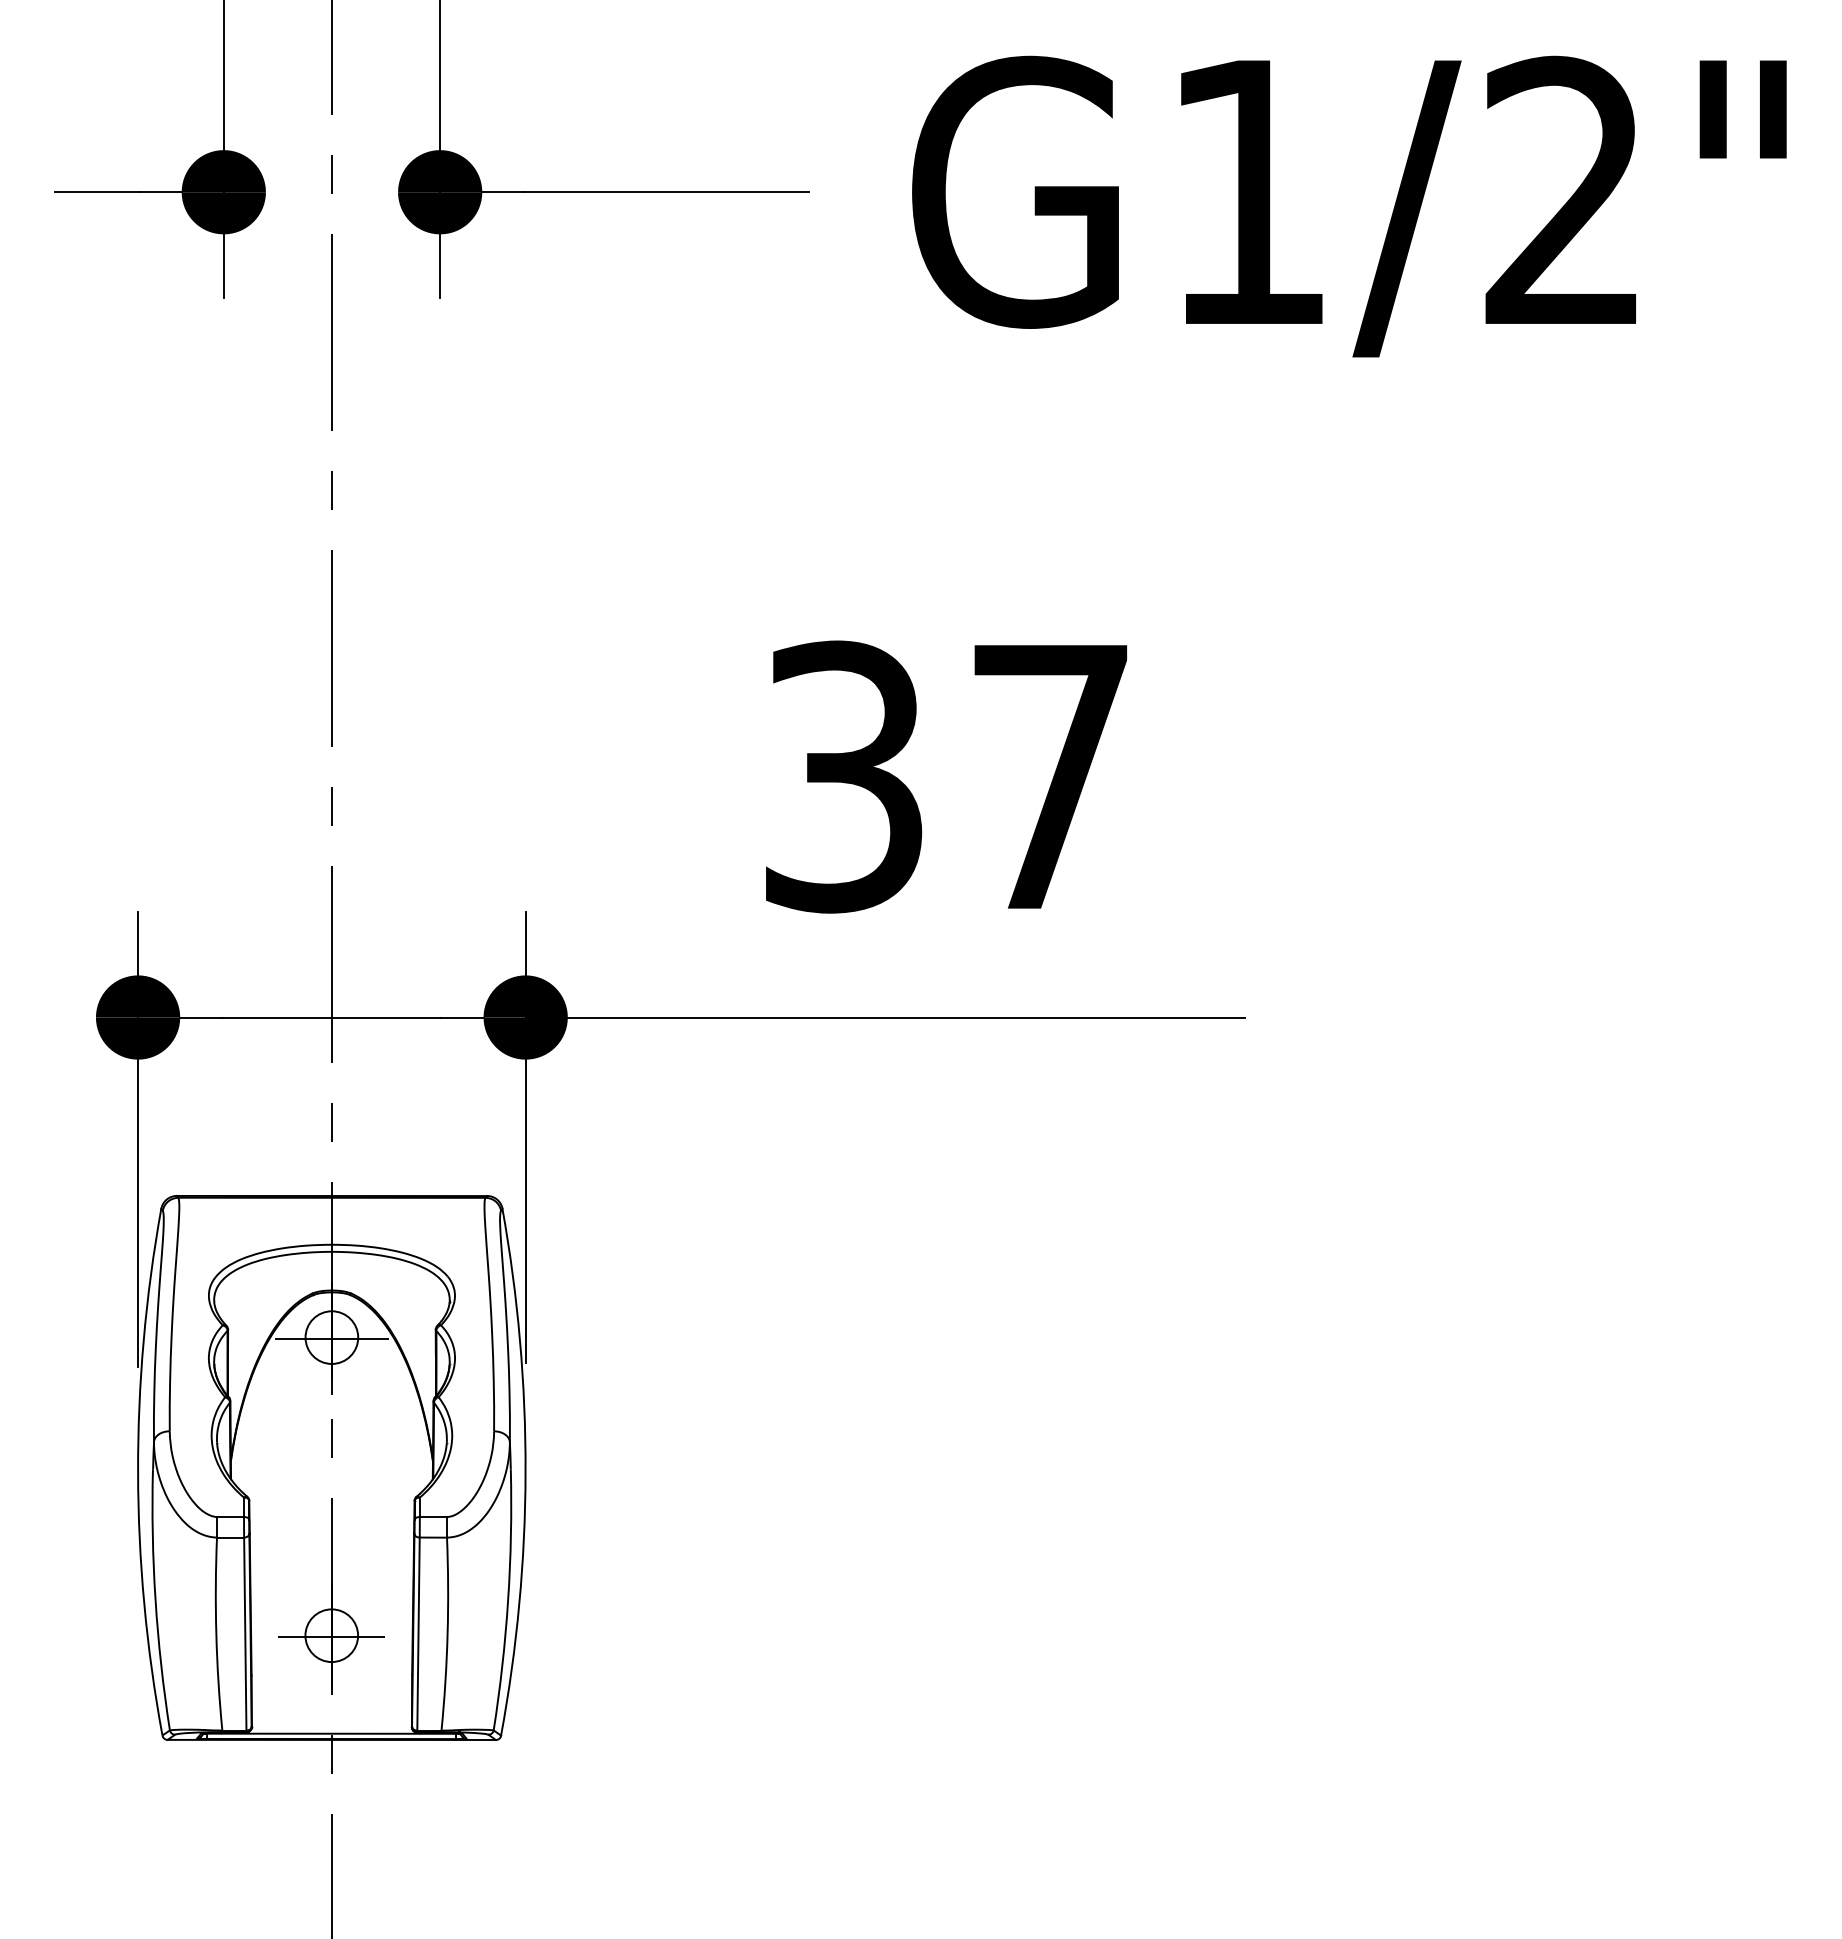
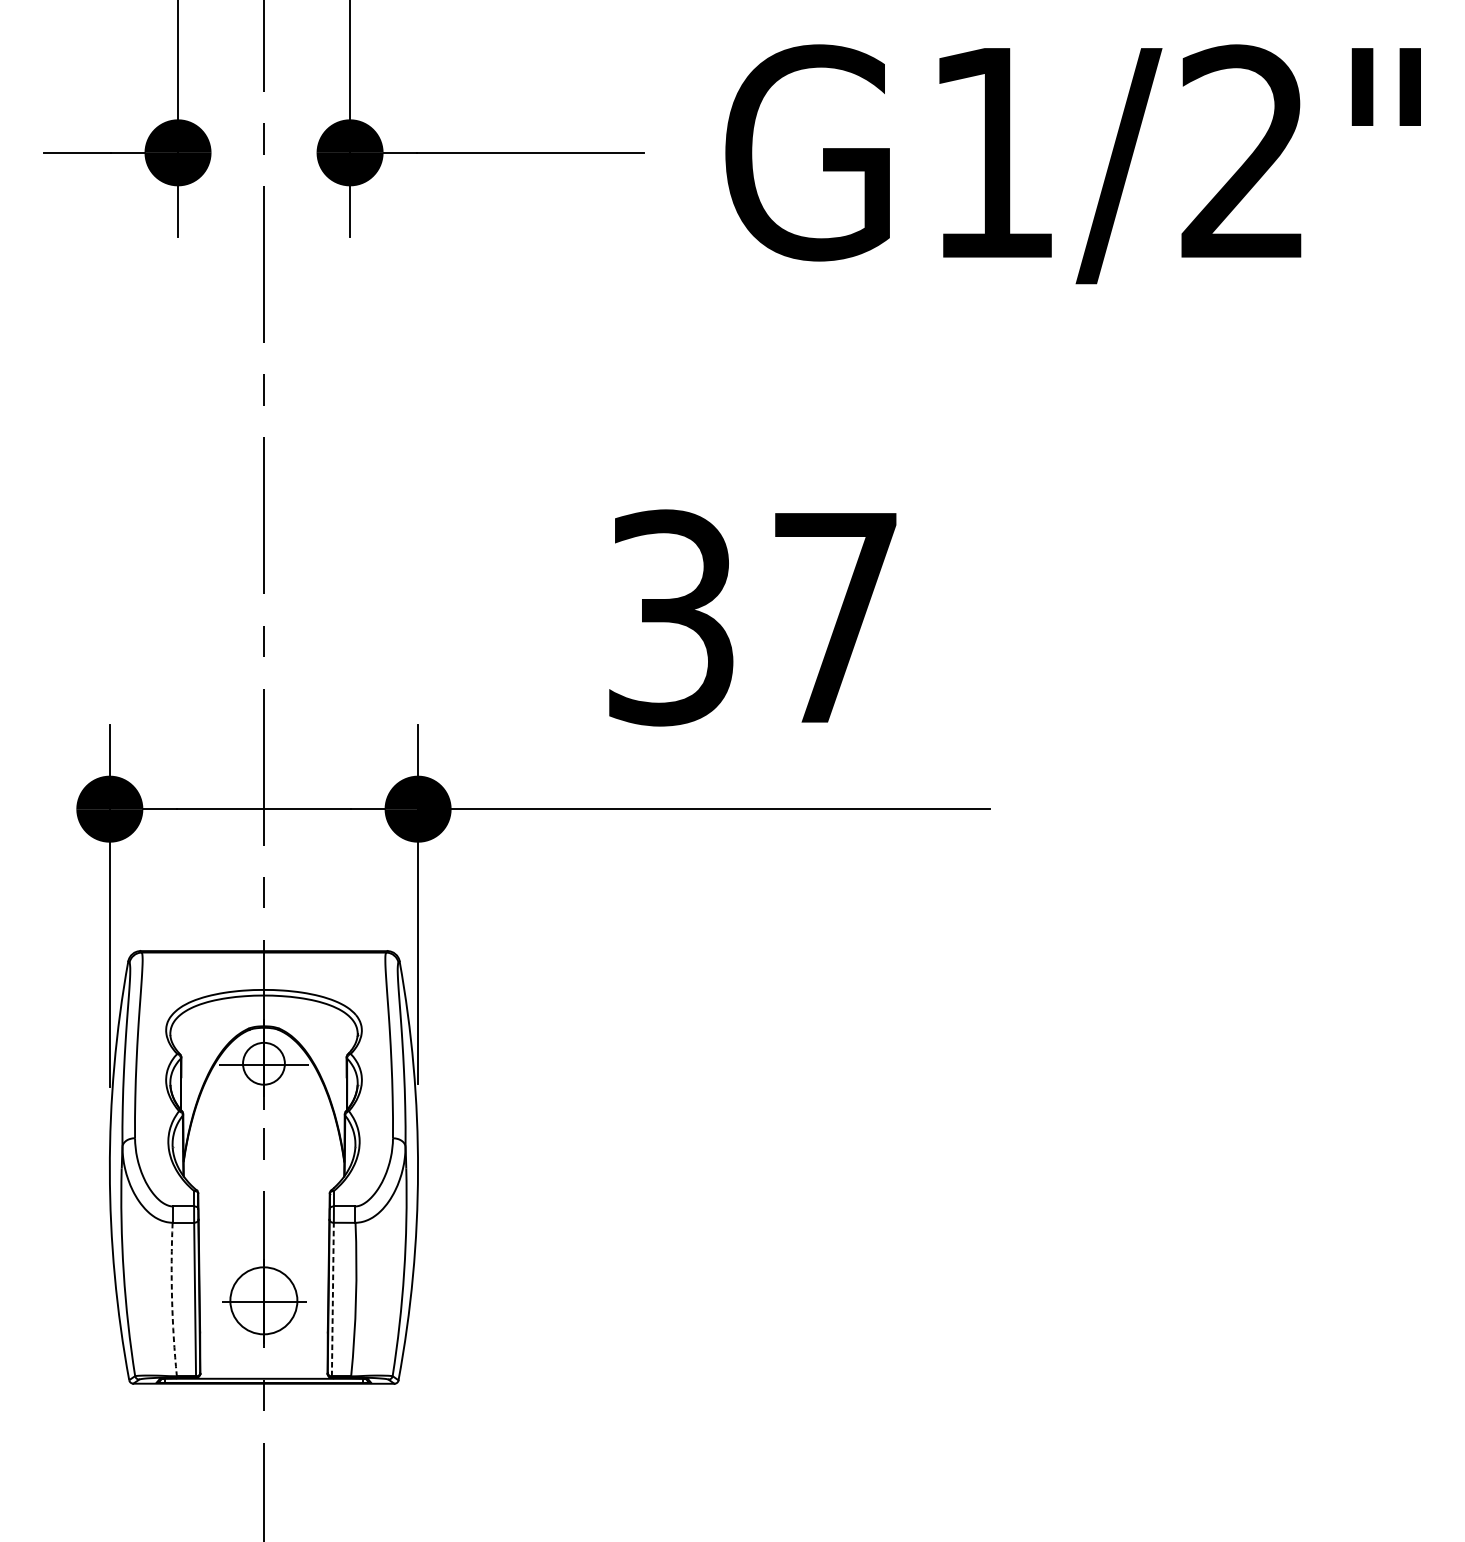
arc: (216, 1634) -> (172, 1299), solid -> dashed
line: (418, 1634) -> (332, 1299), solid -> dashed
circle: (331, 1635) -> (263, 1300), size x1.6

